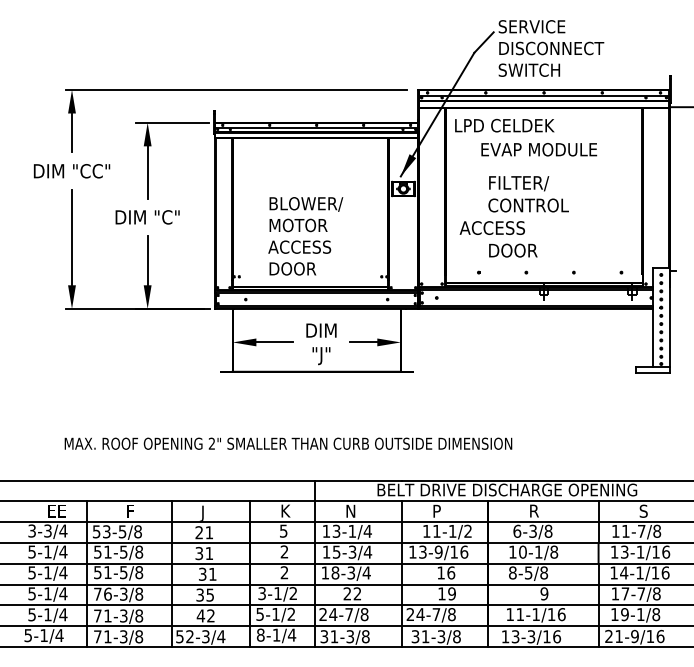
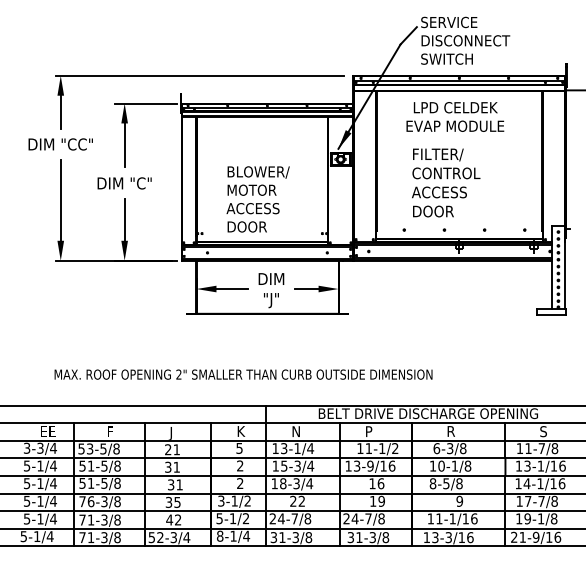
text: (504, 125) -> (455, 107), moved
text: (491, 227) -> (438, 191), moved

